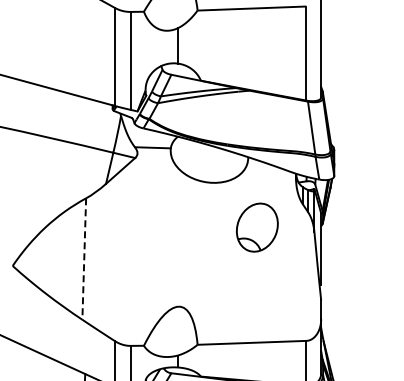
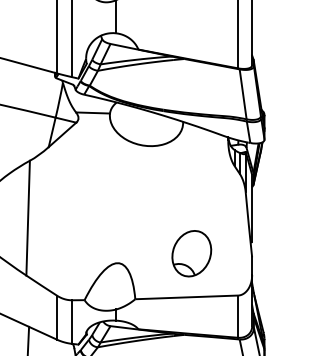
part: (257, 227) -> (191, 253), moved
line: (84, 259) -> (28, 218), dashed -> solid

